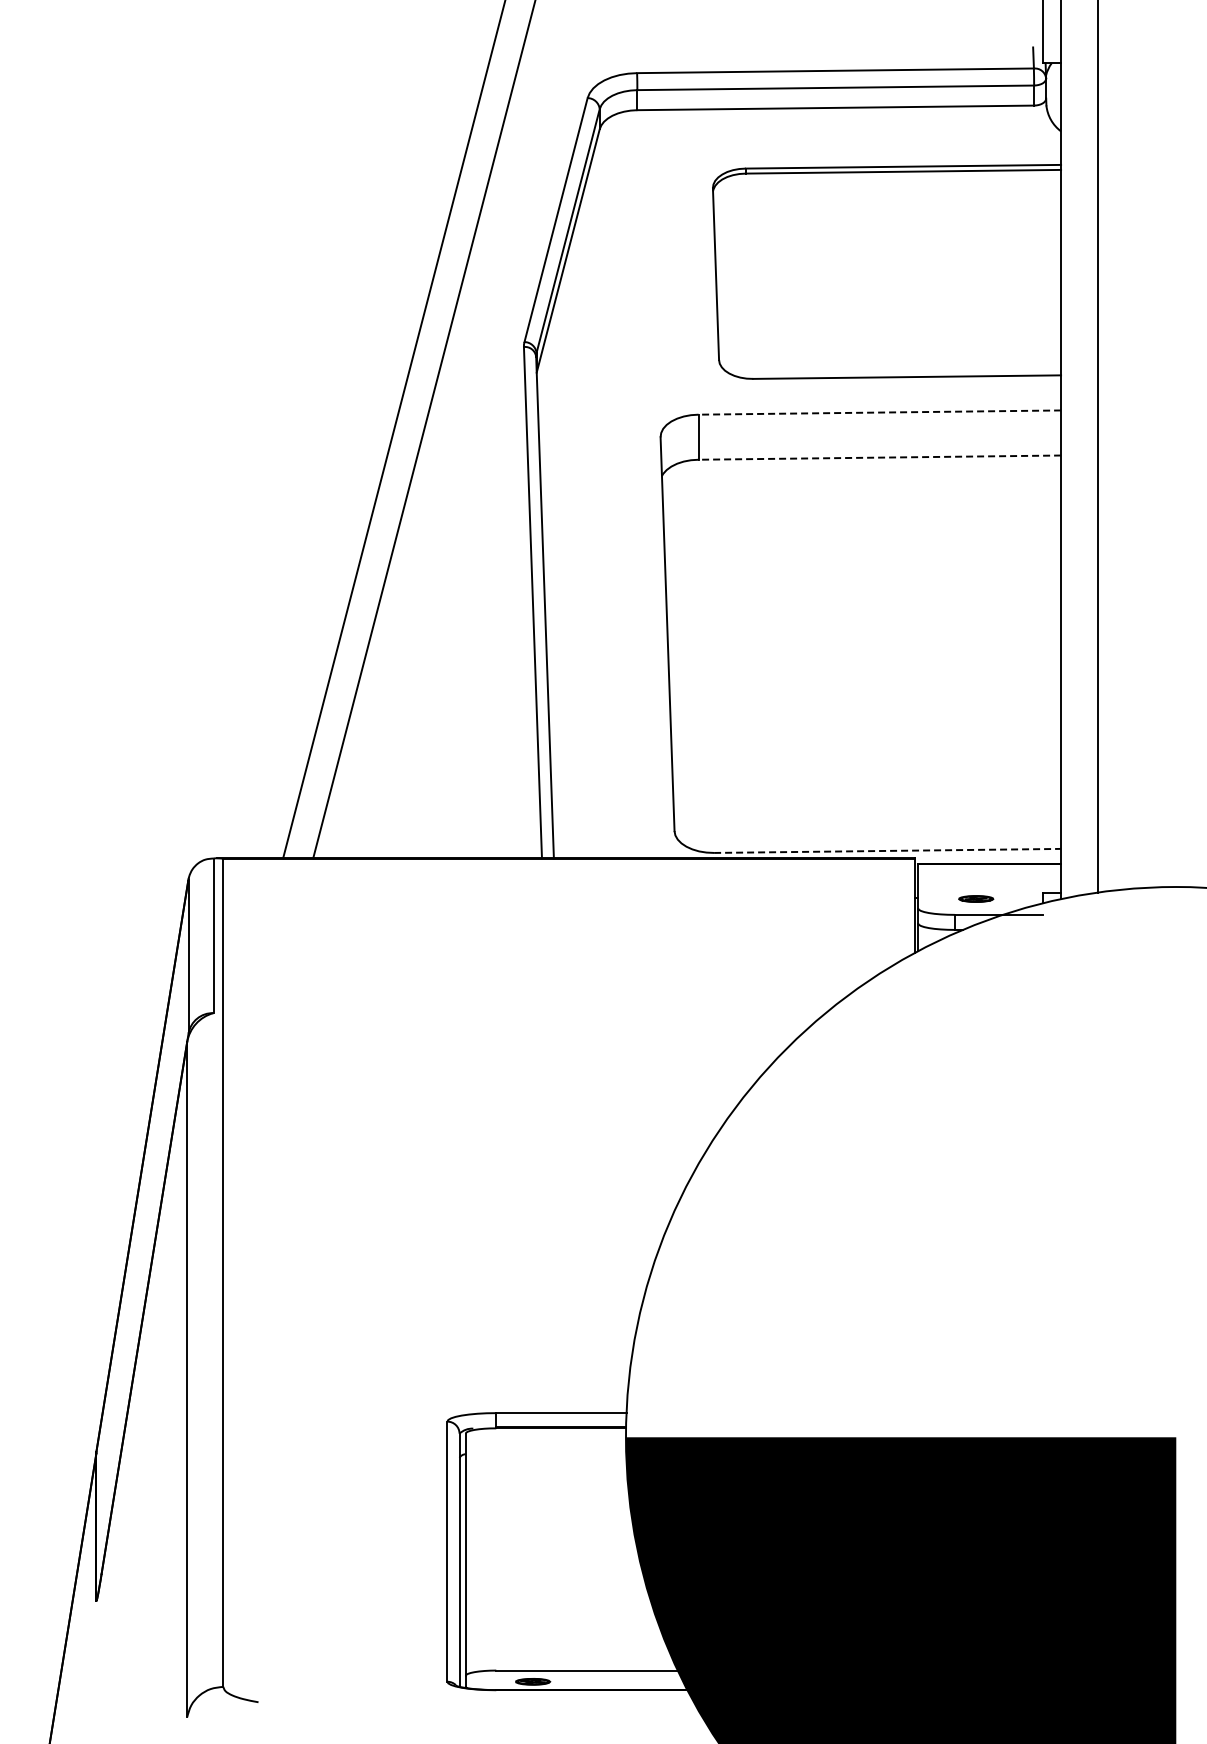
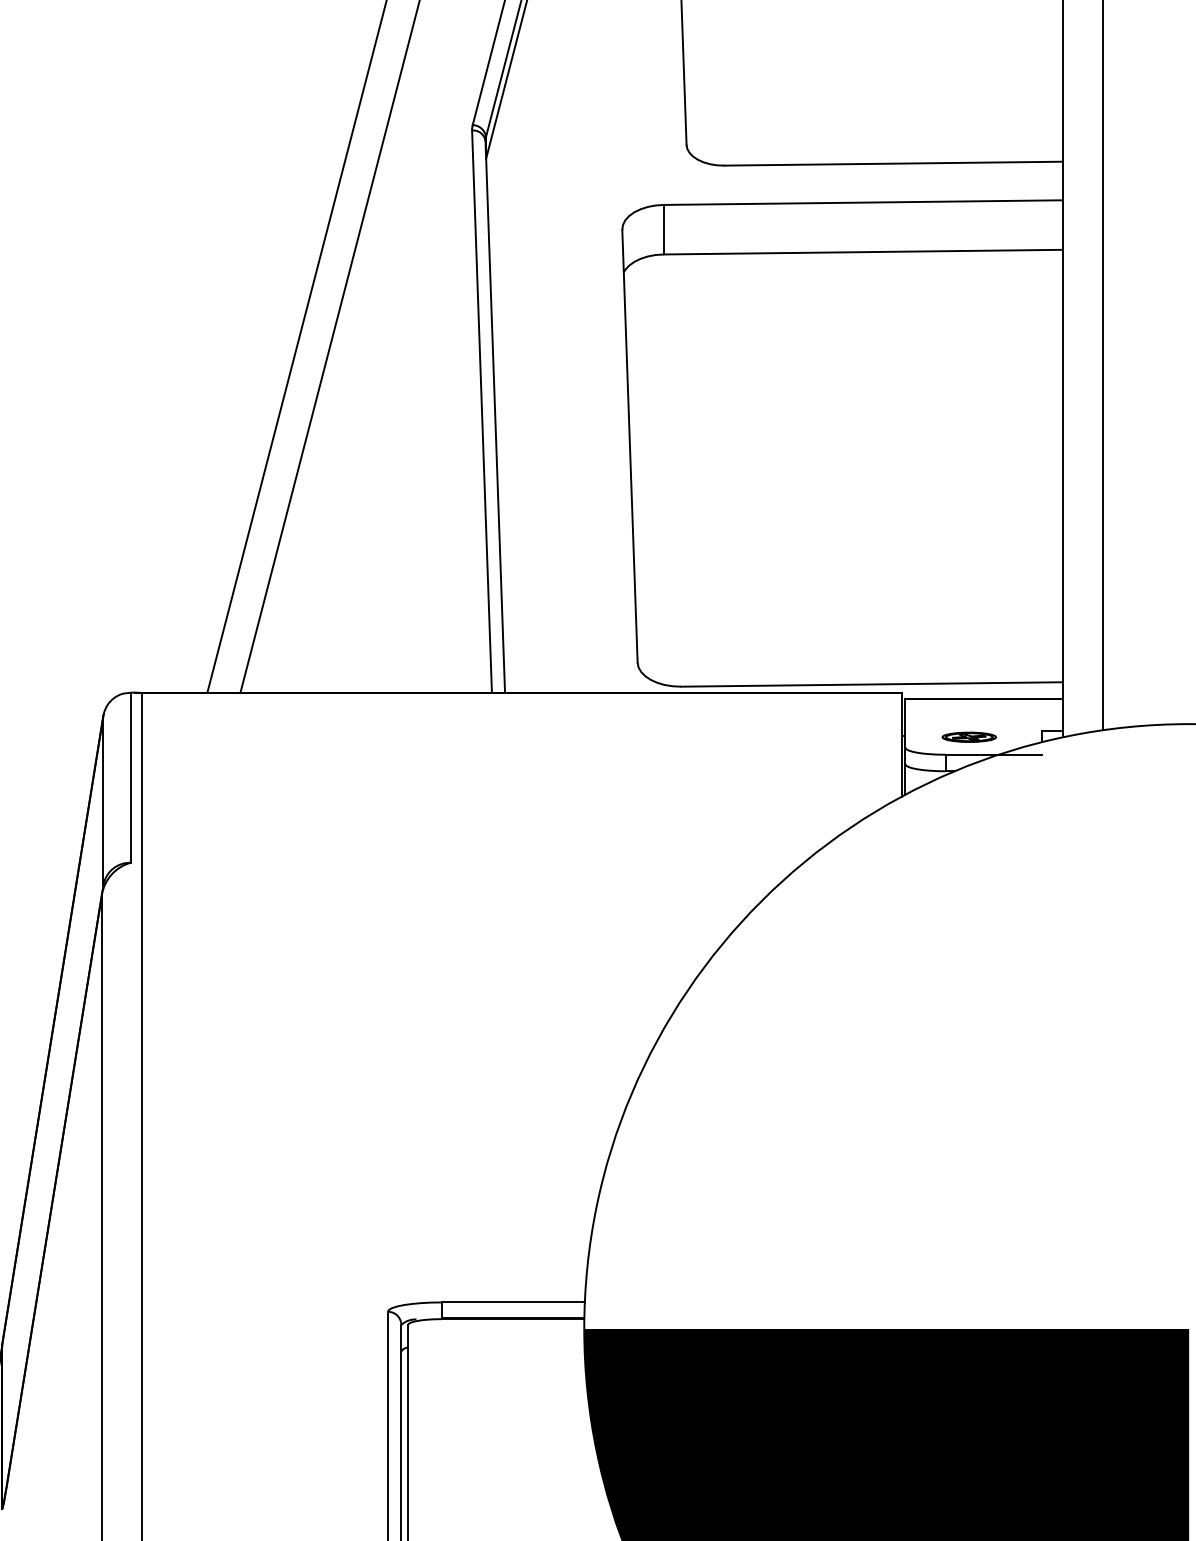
line: (879, 412) -> (862, 202), dashed -> solid
line: (879, 457) -> (862, 252), dashed -> solid
line: (887, 850) -> (871, 683), dashed -> solid
part: (975, 898) -> (968, 736), size x1.43

